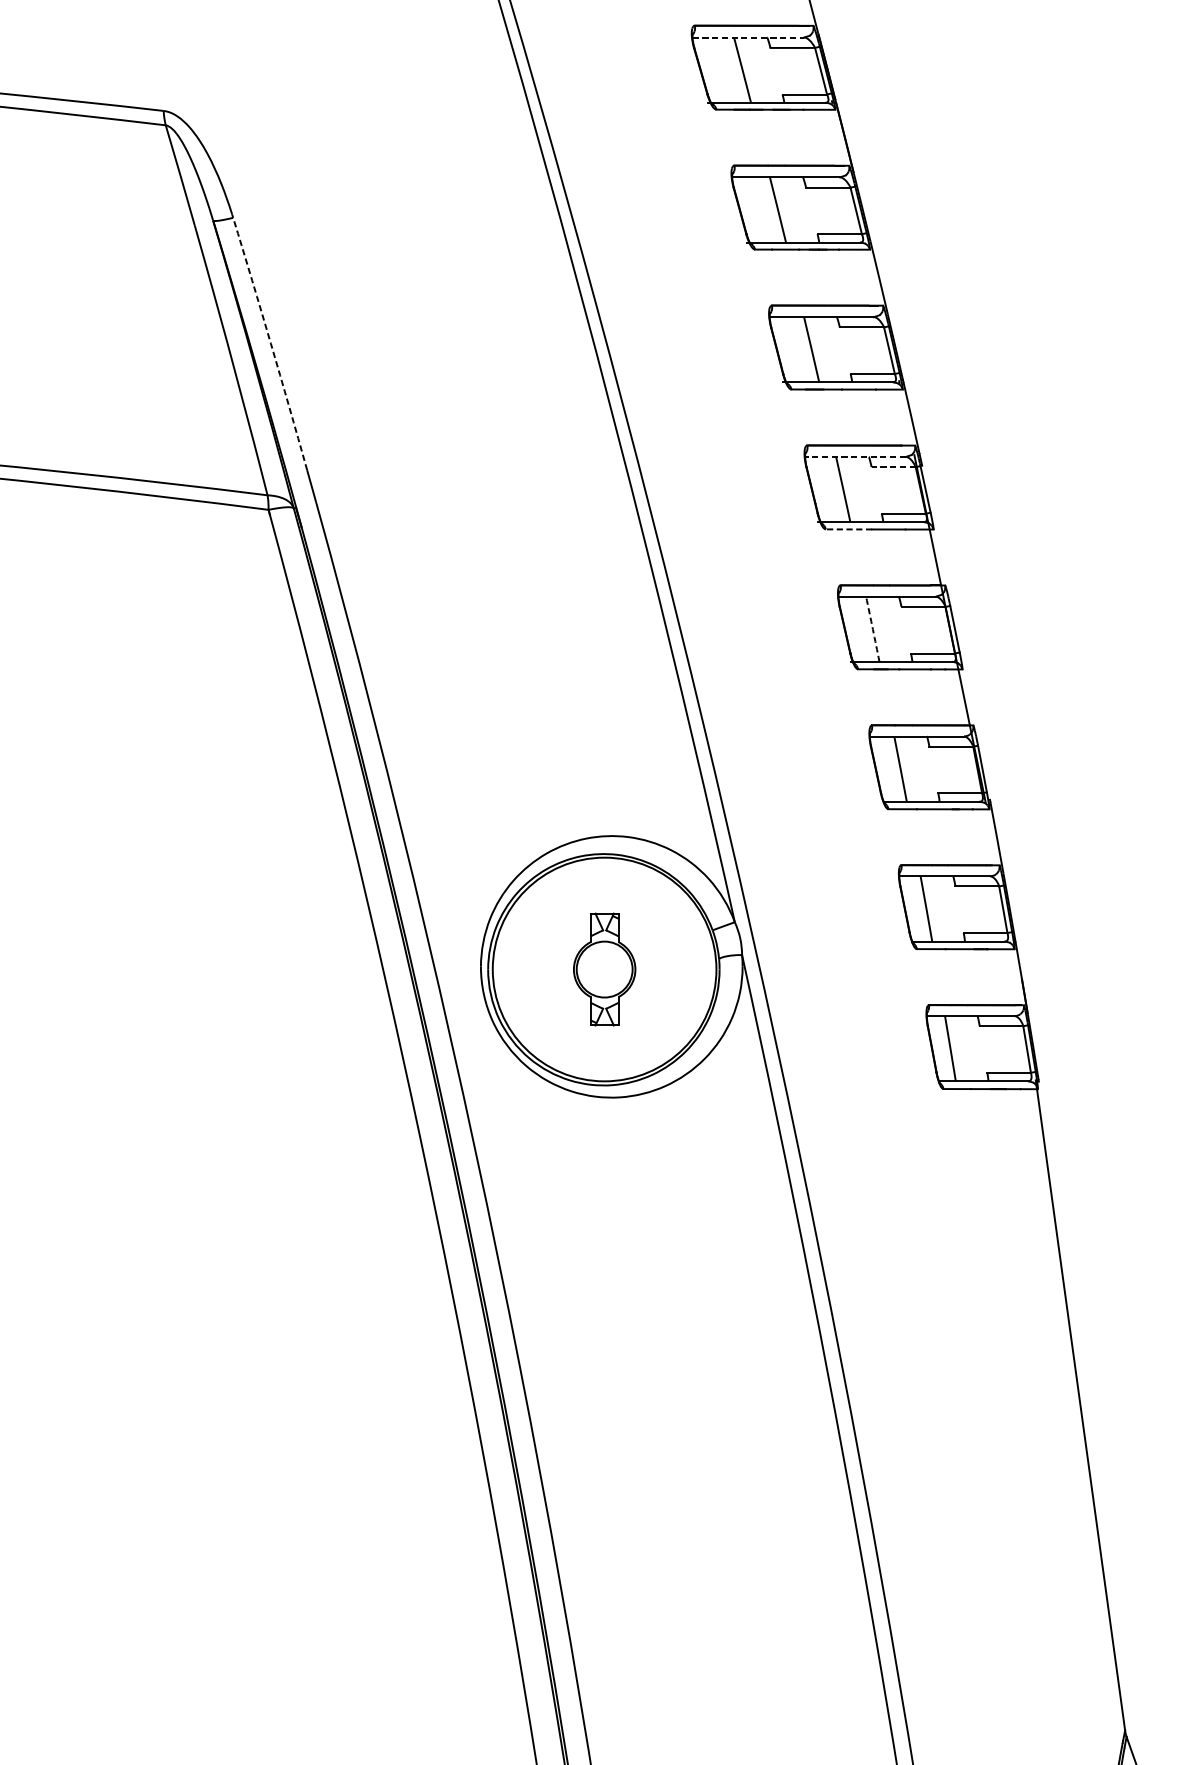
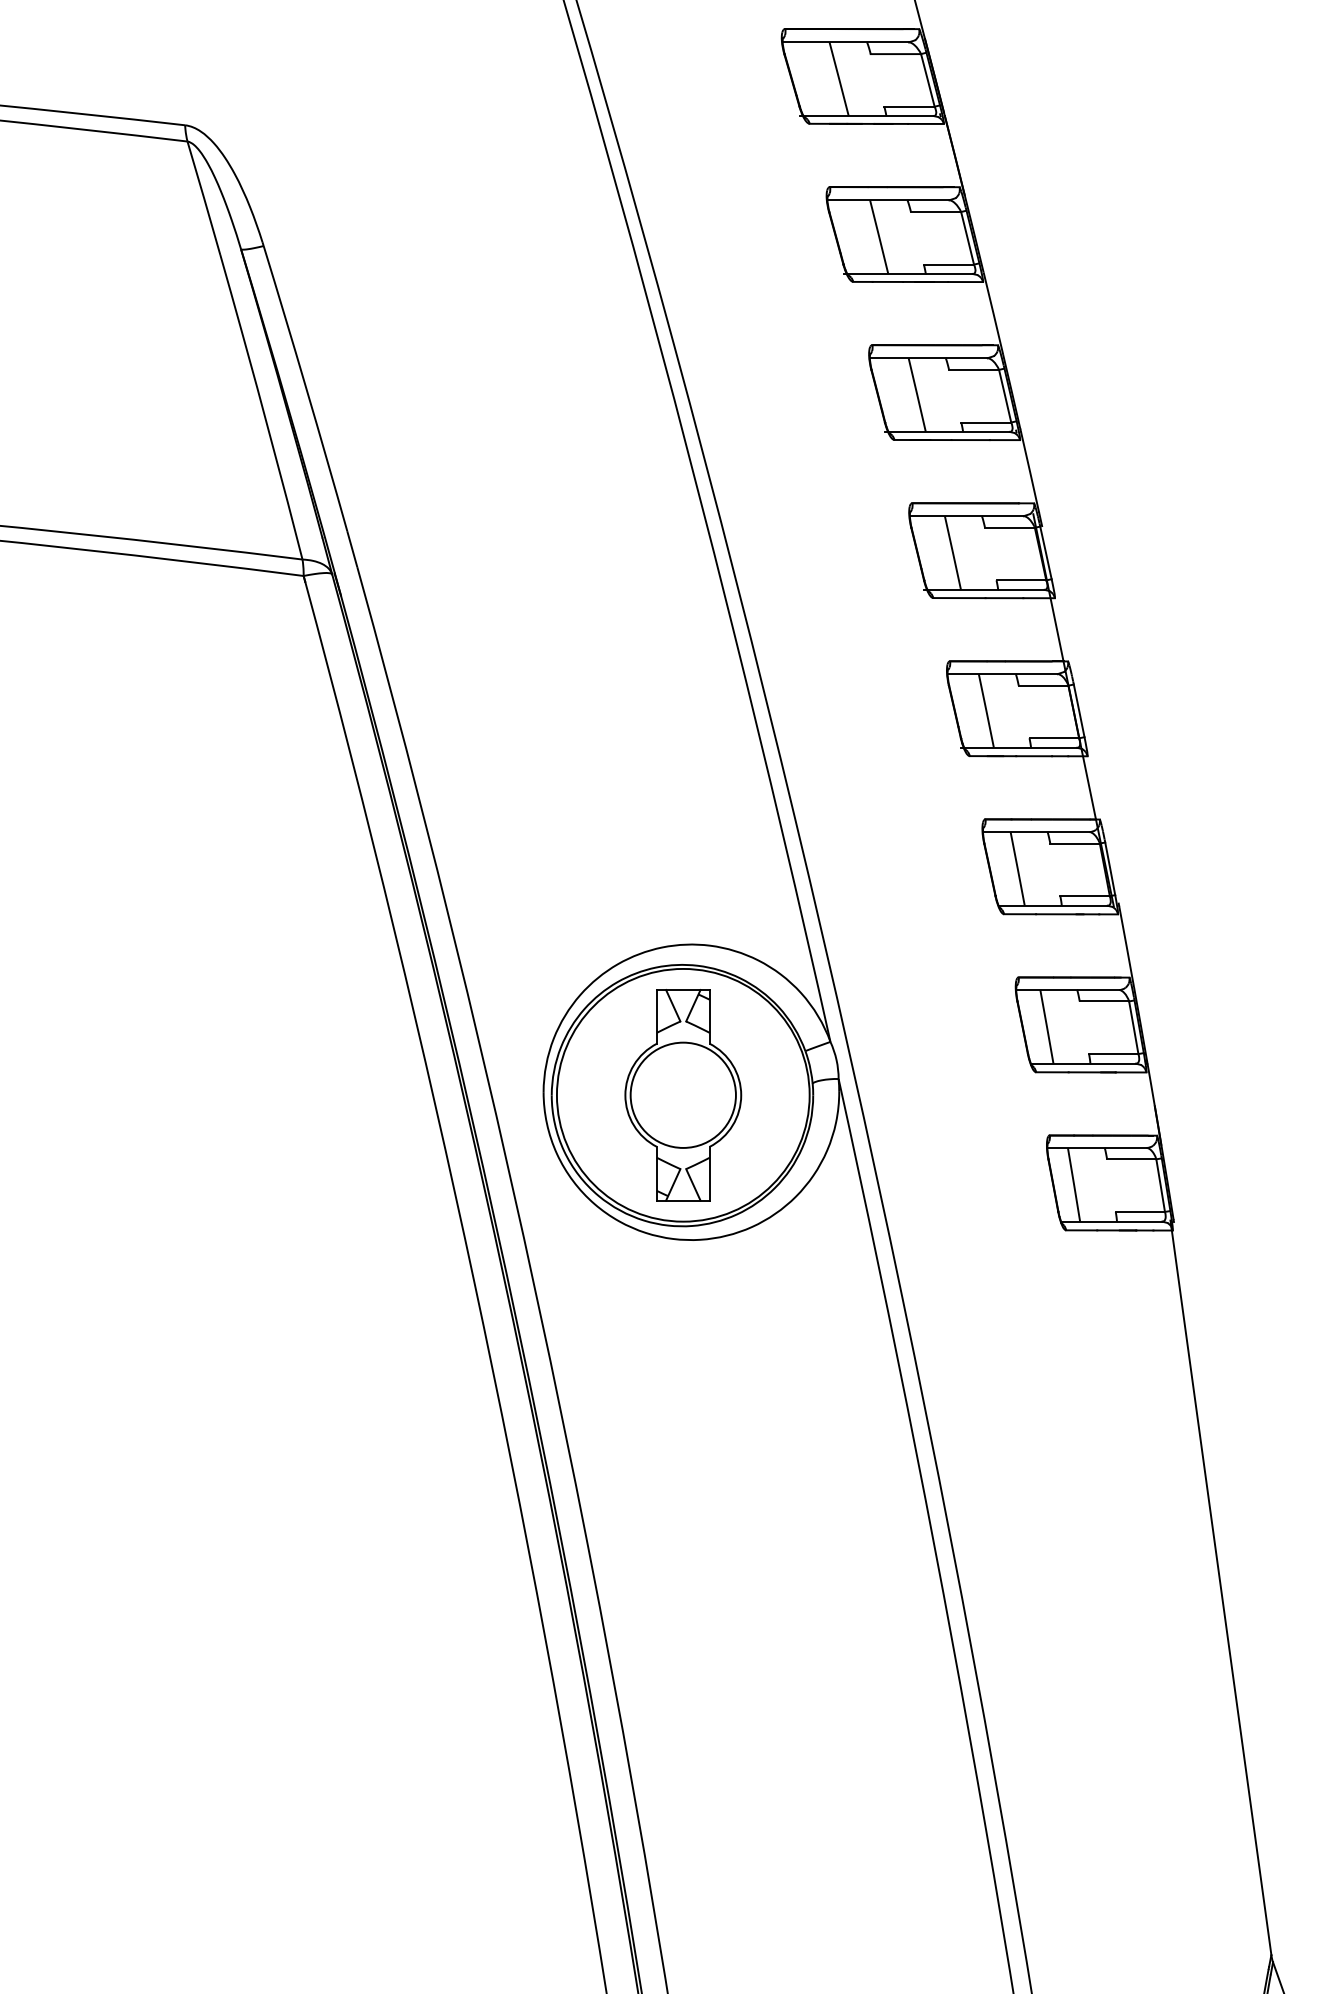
line: (749, 37) -> (846, 42), dashed -> solid
arc: (271, 343) -> (306, 388), dashed -> solid
line: (855, 457) -> (966, 516), dashed -> solid
line: (893, 466) -> (1009, 527), dashed -> solid
line: (848, 529) -> (958, 598), dashed -> solid
arc: (872, 628) -> (986, 710), dashed -> solid
part: (604, 969) -> (683, 1095), size x1.67

